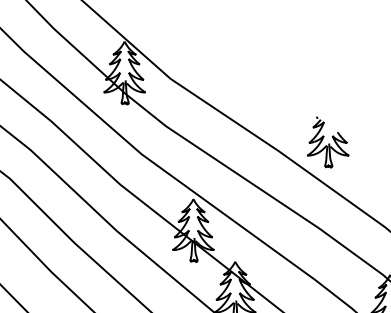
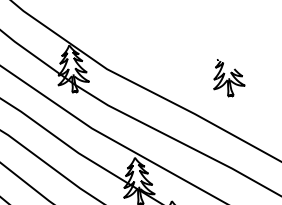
part: (328, 142) -> (228, 77), moved

